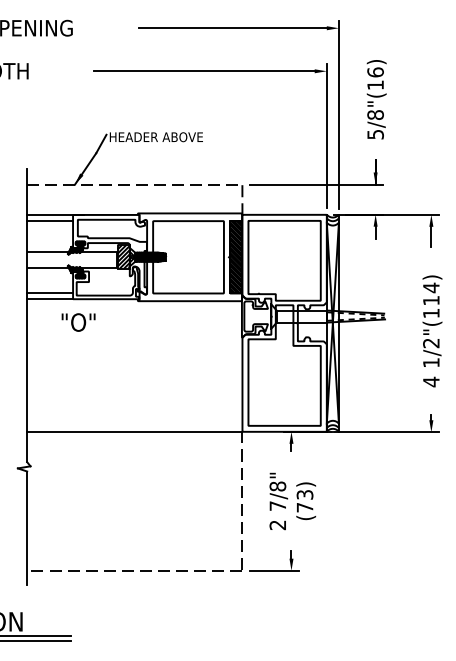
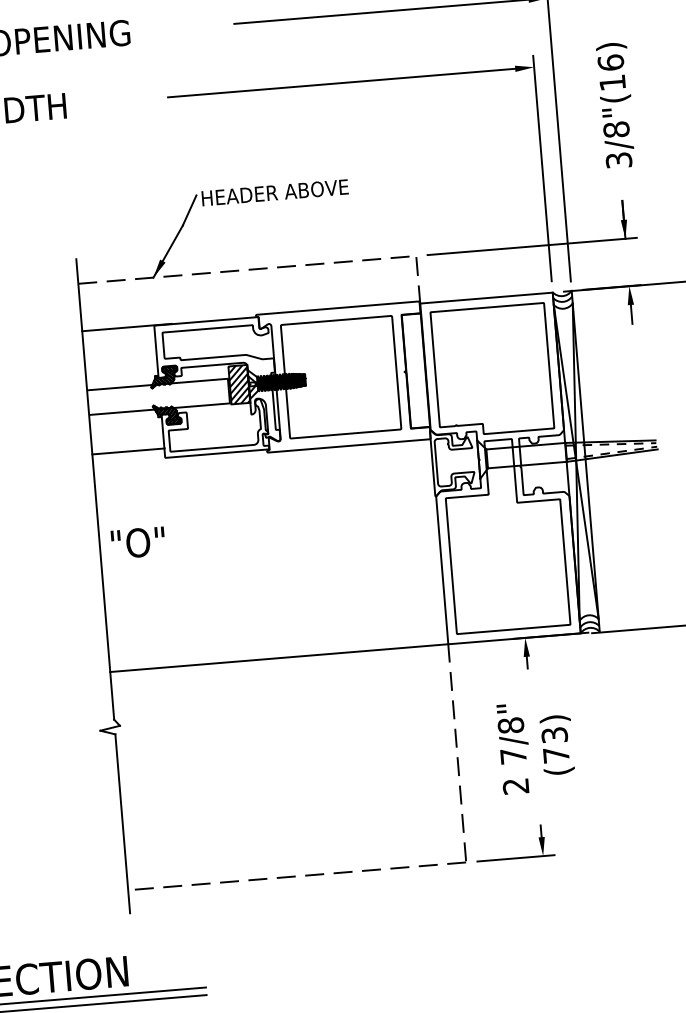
text: (375, 133) -> (618, 158), 5/8"(16) -> 3/8"(16)
line: (50, 220) -> (119, 337), removed
hatch: (236, 257) -> (416, 371), removed
line: (50, 299) -> (129, 461), removed
text: (78, 322) -> (138, 542), moved

